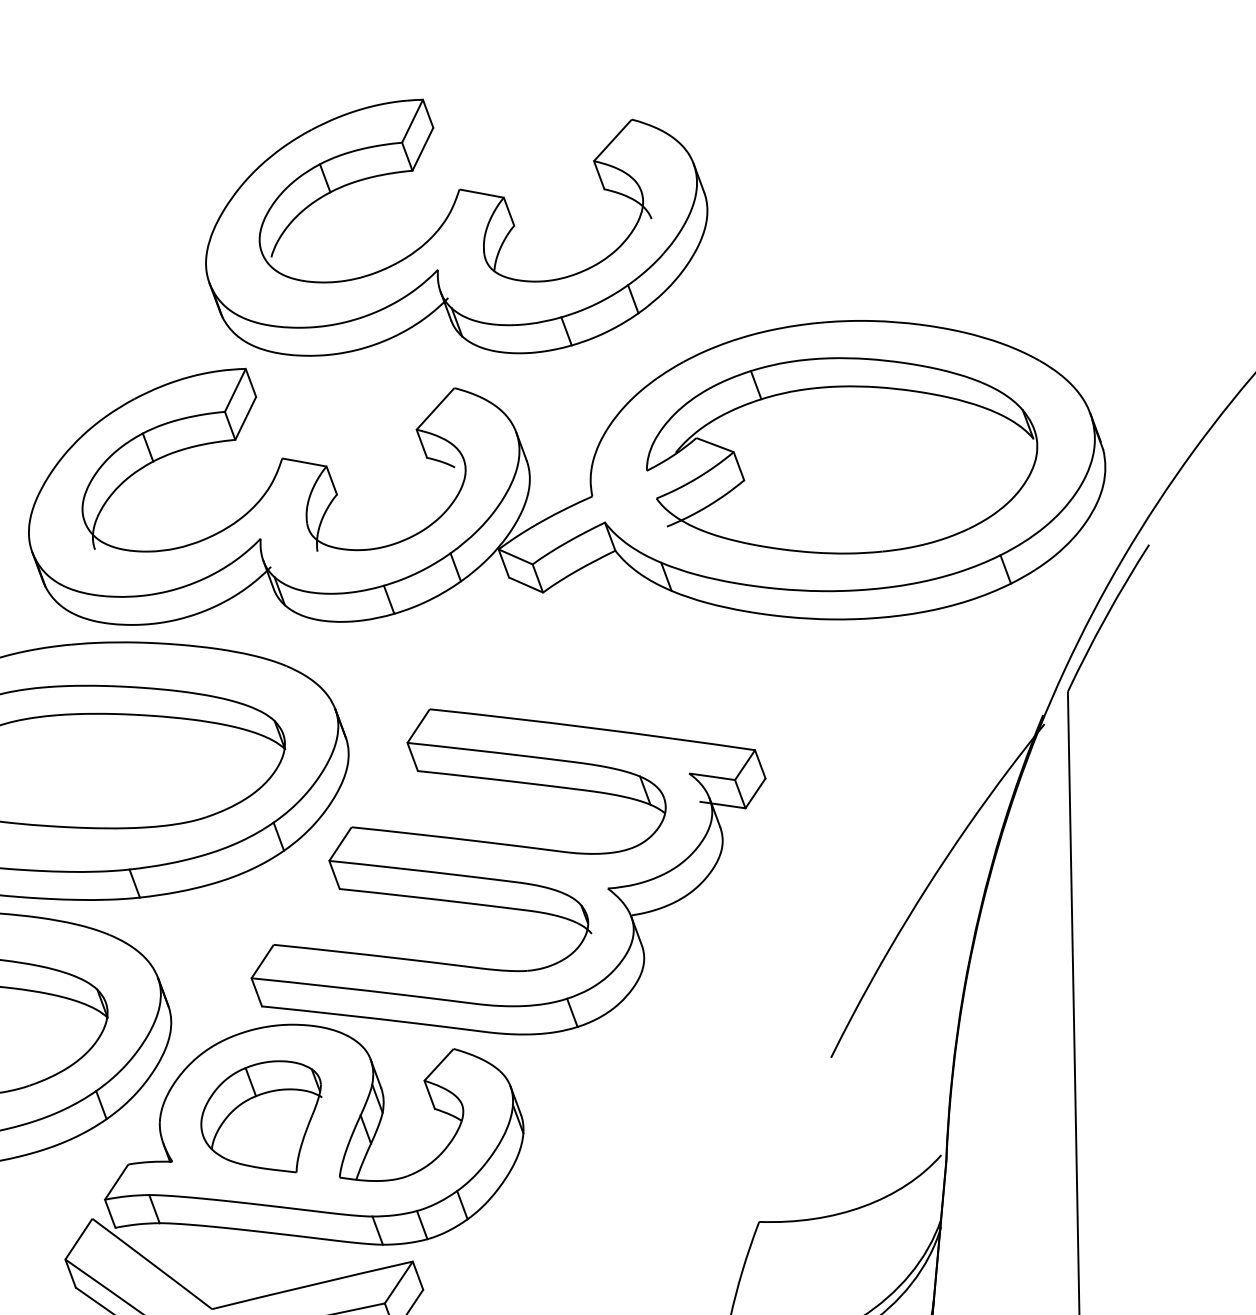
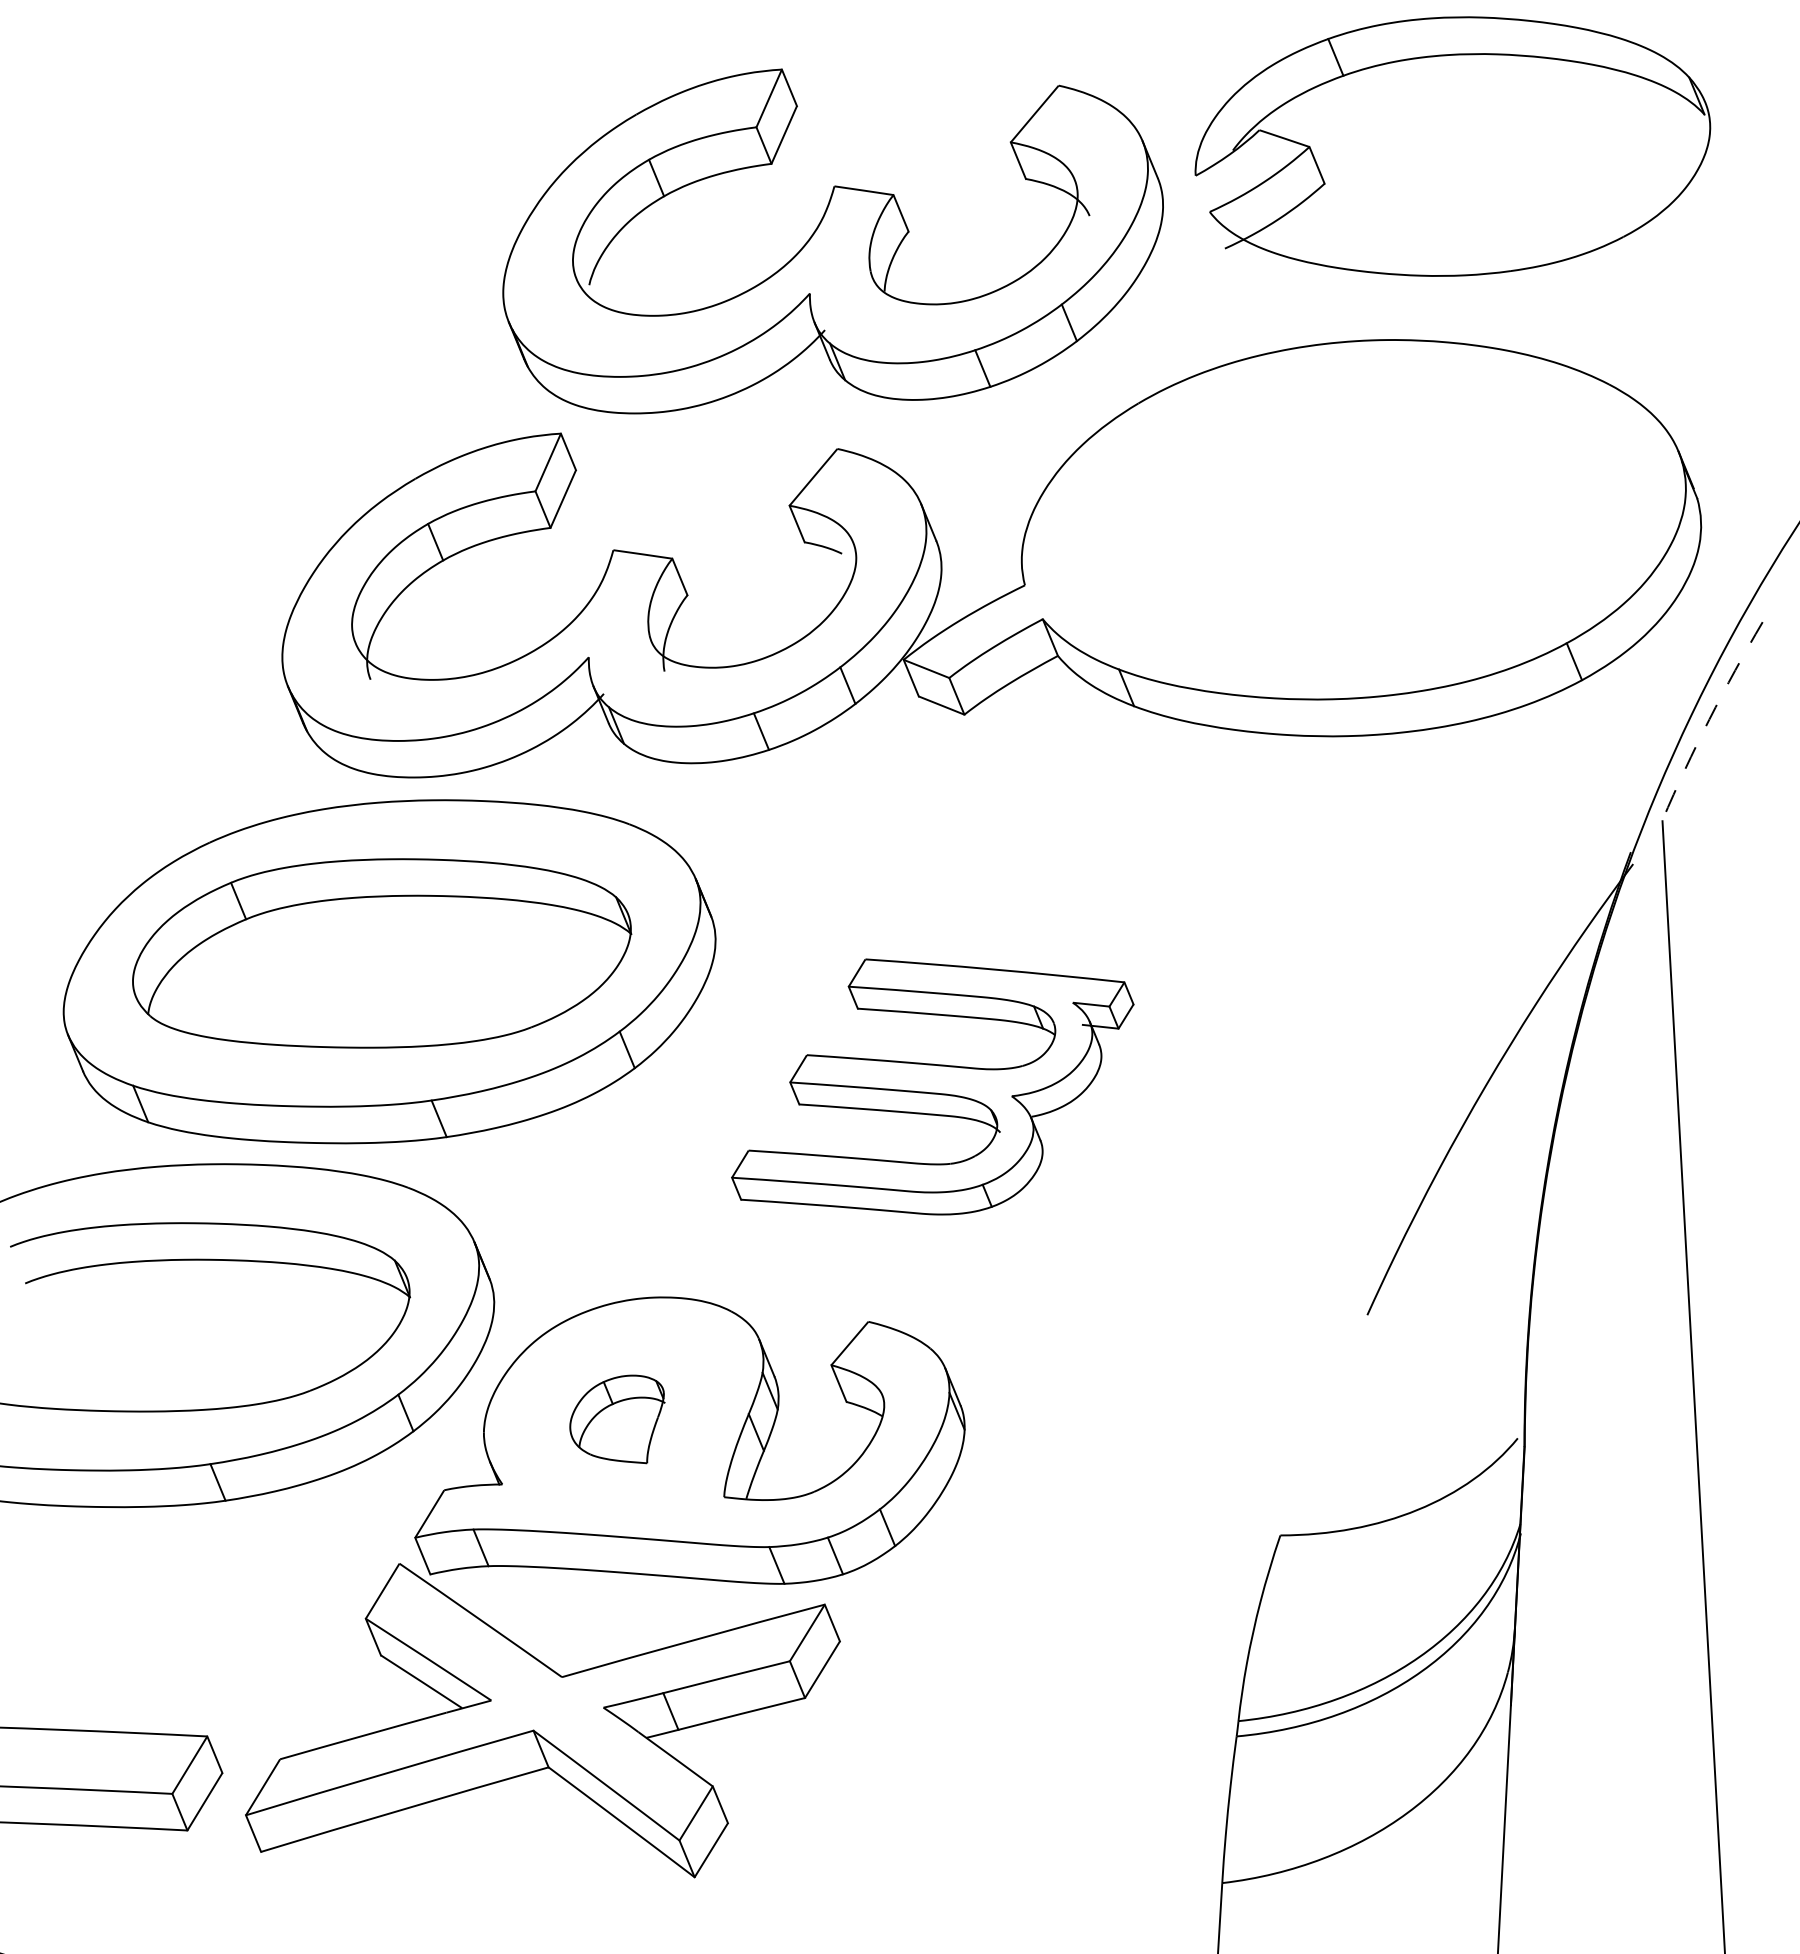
part: (841, 455) -> (1452, 146), moved
arc: (1106, 616) -> (1709, 719), solid -> dashed
part: (508, 872) -> (932, 1086), size x0.6
part: (261, 1115) -> (617, 1419), size x0.6

